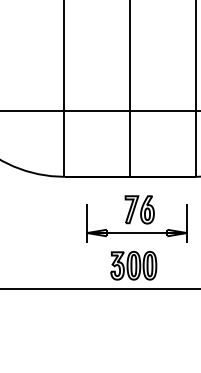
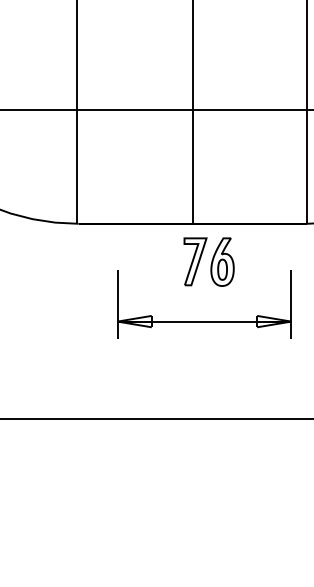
part: (139, 209) -> (208, 261), moved
part: (133, 265) -> (198, 378), removed

